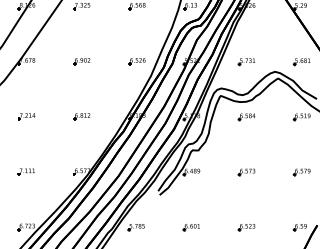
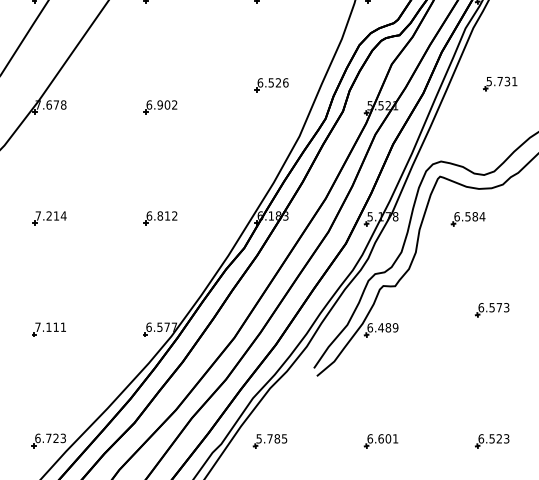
part: (136, 61) -> (270, 85), moved
part: (246, 62) -> (499, 85), moved
part: (246, 117) -> (467, 219), moved
part: (246, 172) -> (491, 310), moved

